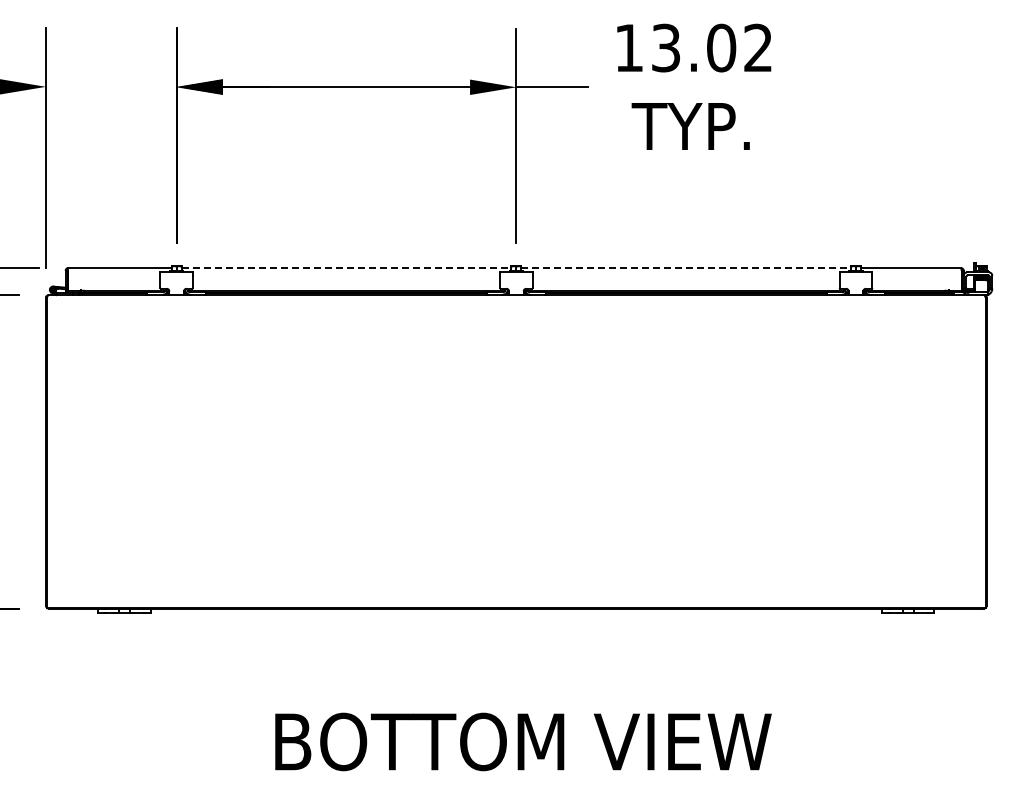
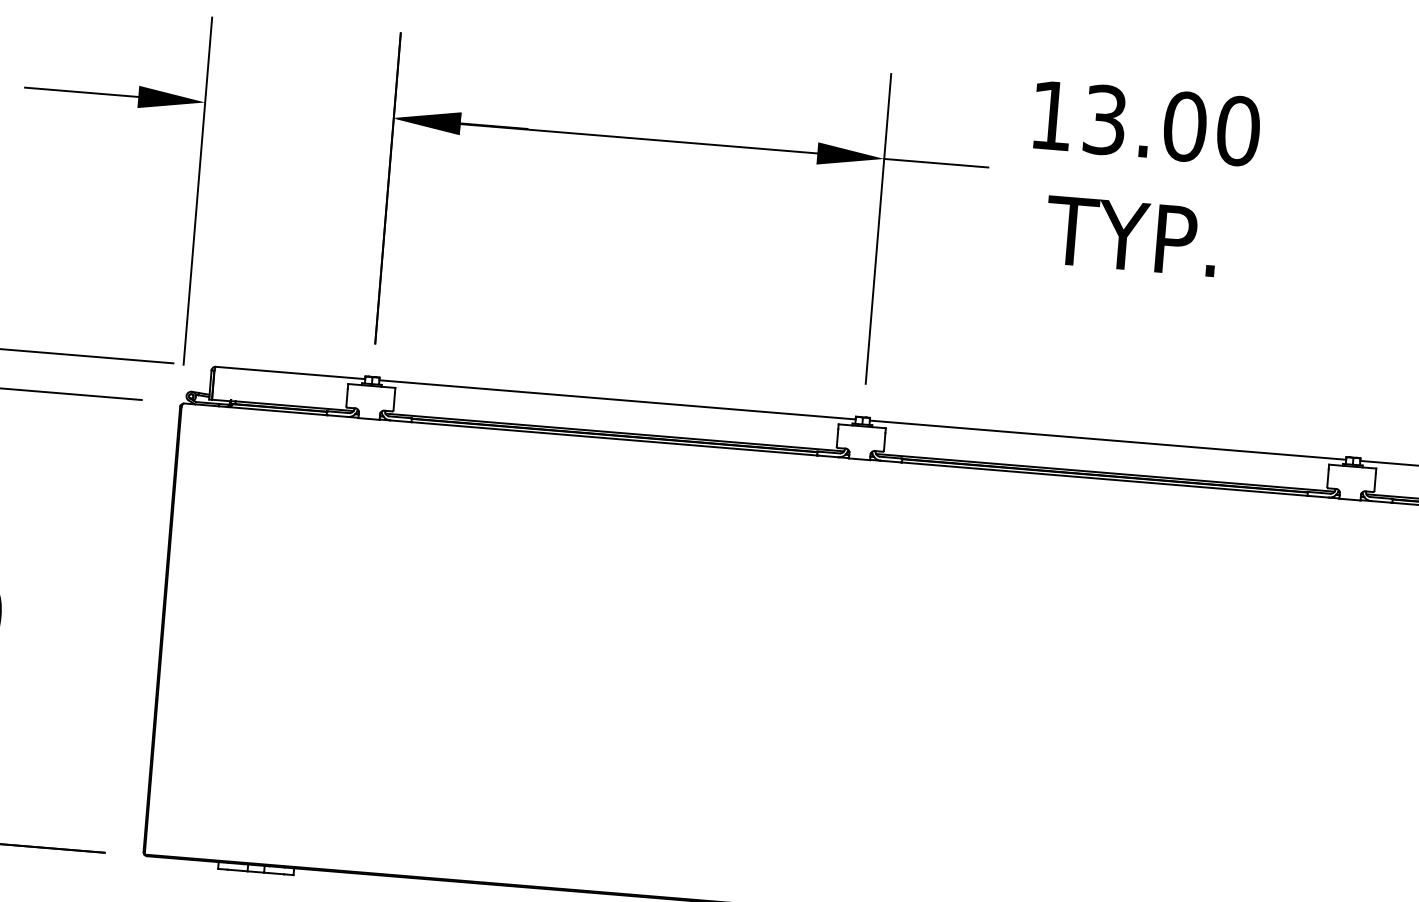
text: (758, 47) -> (1238, 130), 13.02 -> 13.00
line: (346, 268) -> (617, 400), dashed -> solid
line: (686, 268) -> (1108, 440), dashed -> solid

